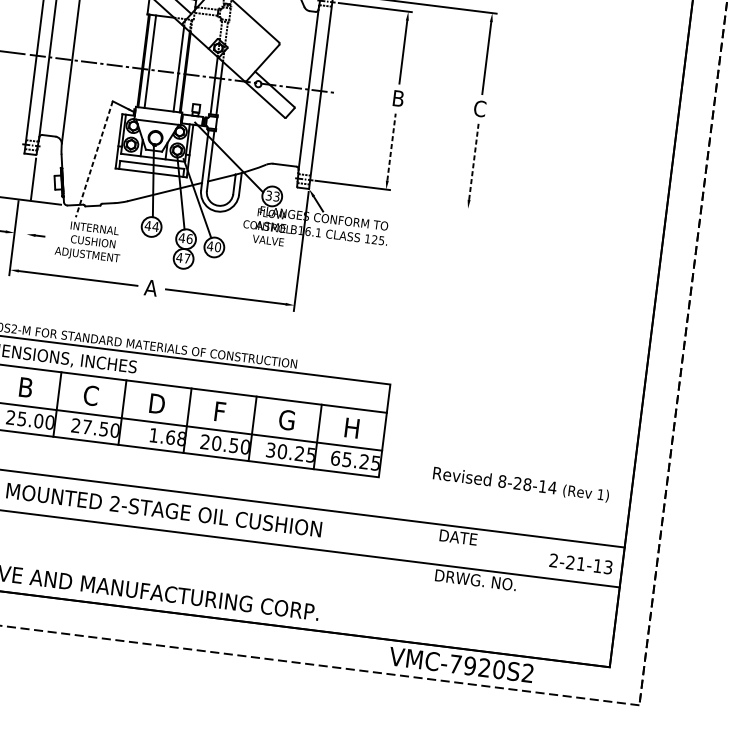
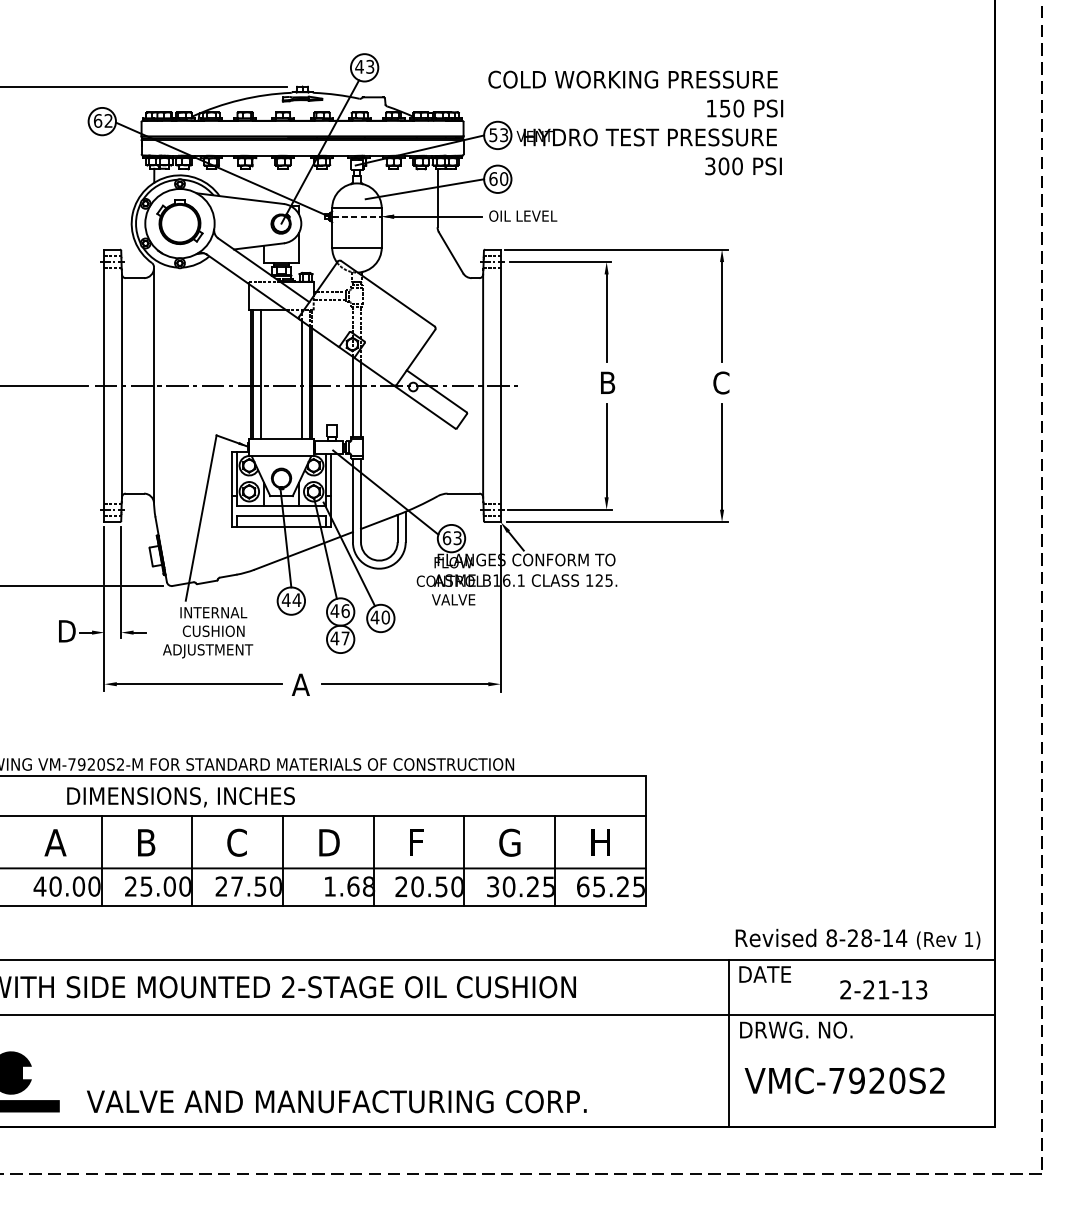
line: (391, 147) -> (606, 450), dashed -> solid
line: (94, 159) -> (201, 518), dashed -> solid
line: (474, 161) -> (722, 456), dashed -> solid
line: (21, 177) -> (104, 555), added
text: (268, 195) -> (446, 538), 33 -> 63
line: (392, 199) -> (617, 522), added
line: (28, 220) -> (121, 613), added
text: (520, 484) -> (857, 938), moved
text: (580, 563) -> (883, 989), moved
line: (426, 583) -> (729, 1042), added
text: (461, 664) -> (844, 1080), moved

